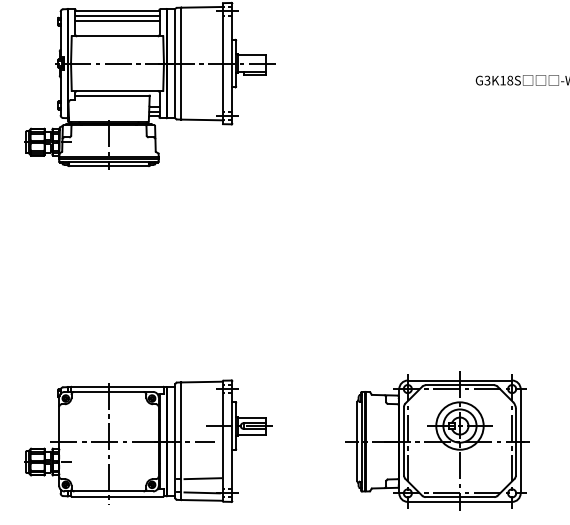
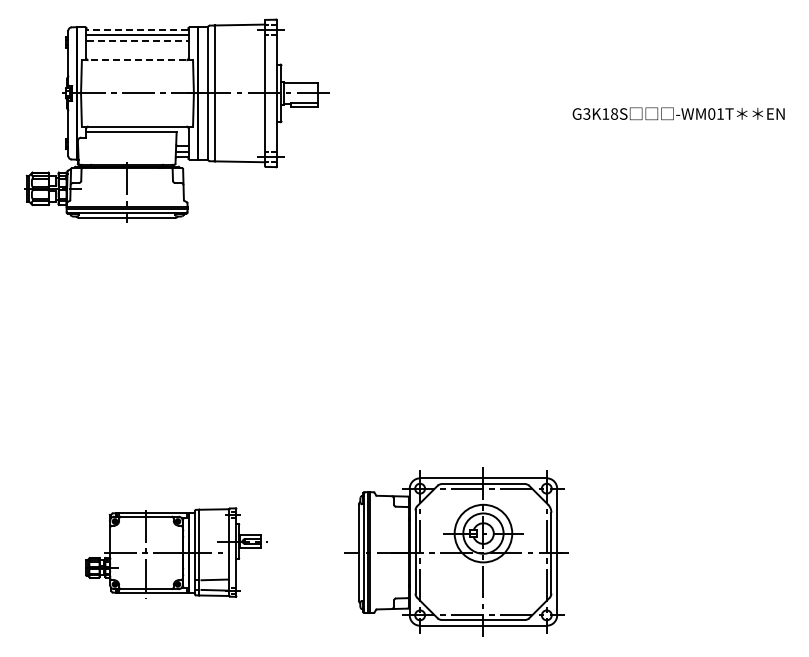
line: (116, 11) -> (136, 29), solid -> dashed
line: (117, 20) -> (137, 41), solid -> dashed
line: (117, 36) -> (137, 60), solid -> dashed
part: (437, 440) -> (456, 551), moved
part: (148, 442) -> (175, 553), size x0.6

